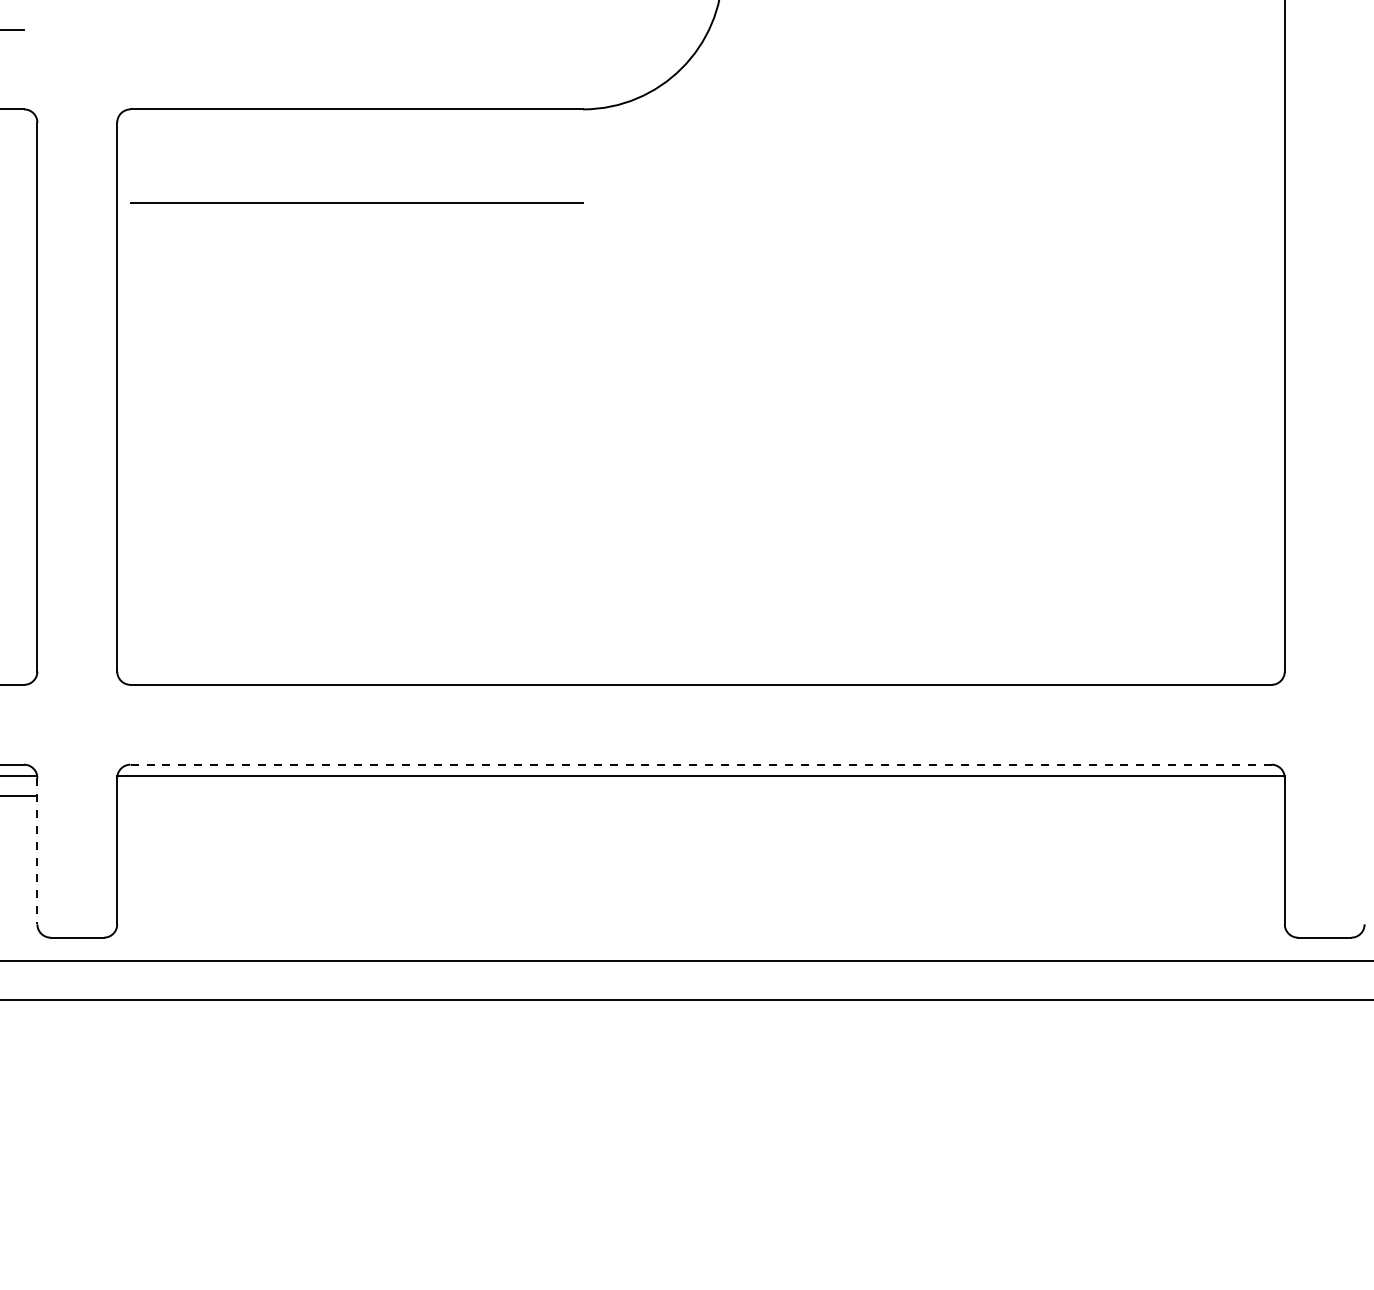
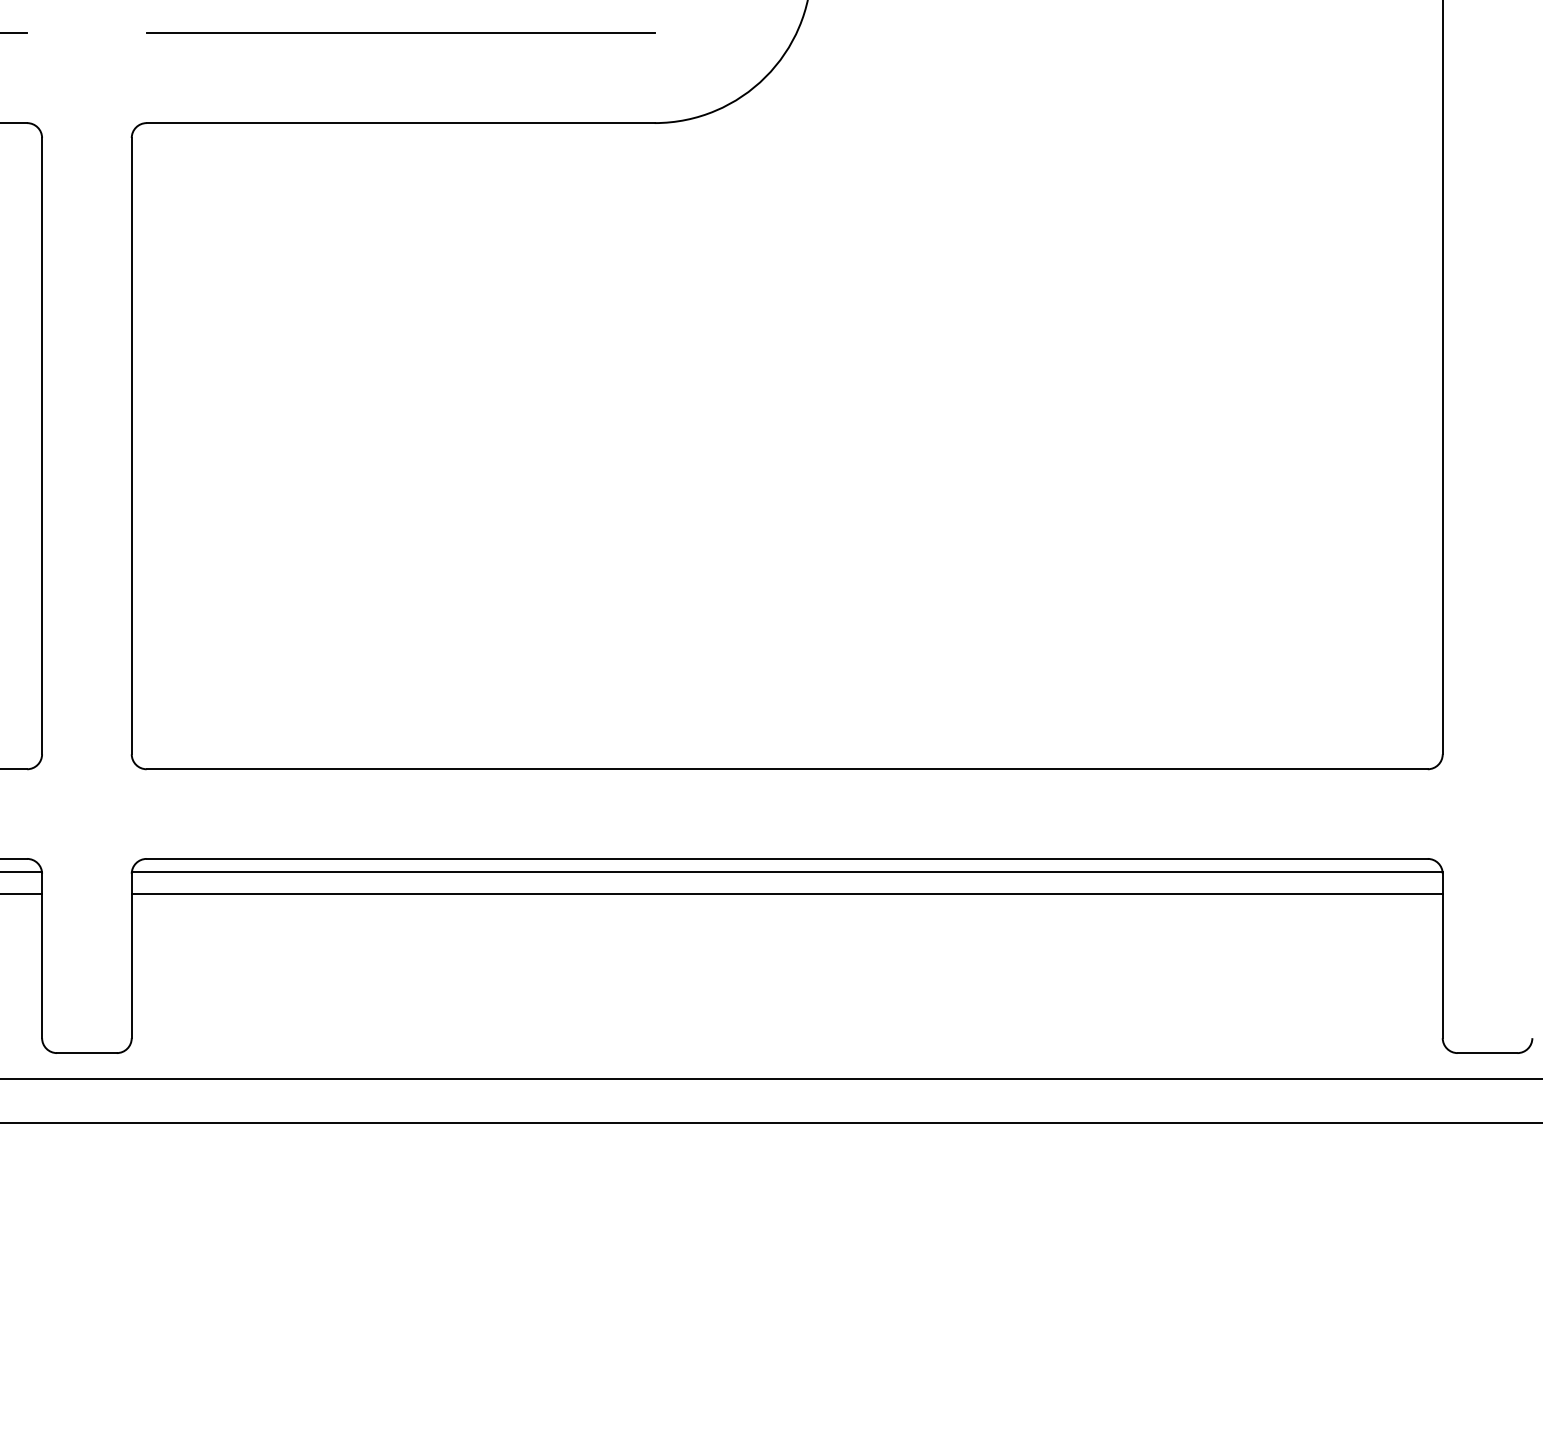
line: (356, 202) -> (400, 32), moved
line: (701, 764) -> (787, 858), dashed -> solid
line: (700, 795) -> (786, 893), added
line: (37, 851) -> (42, 956), dashed -> solid

